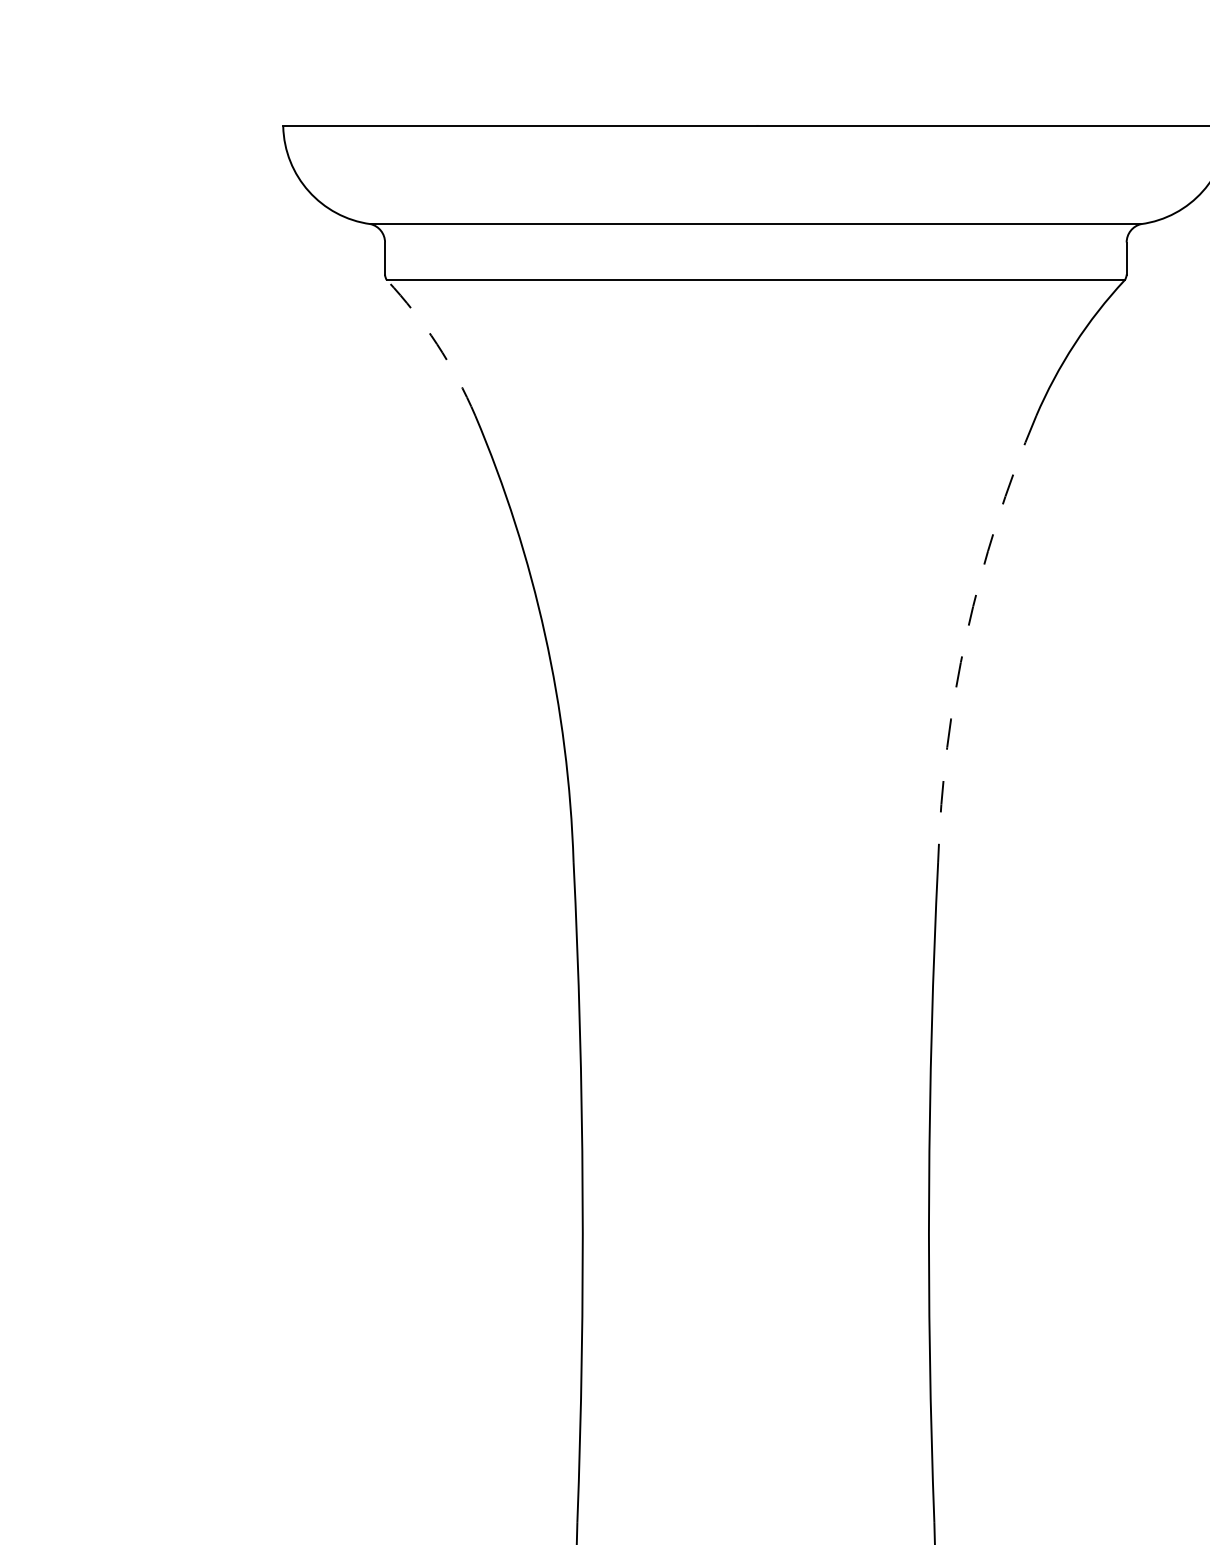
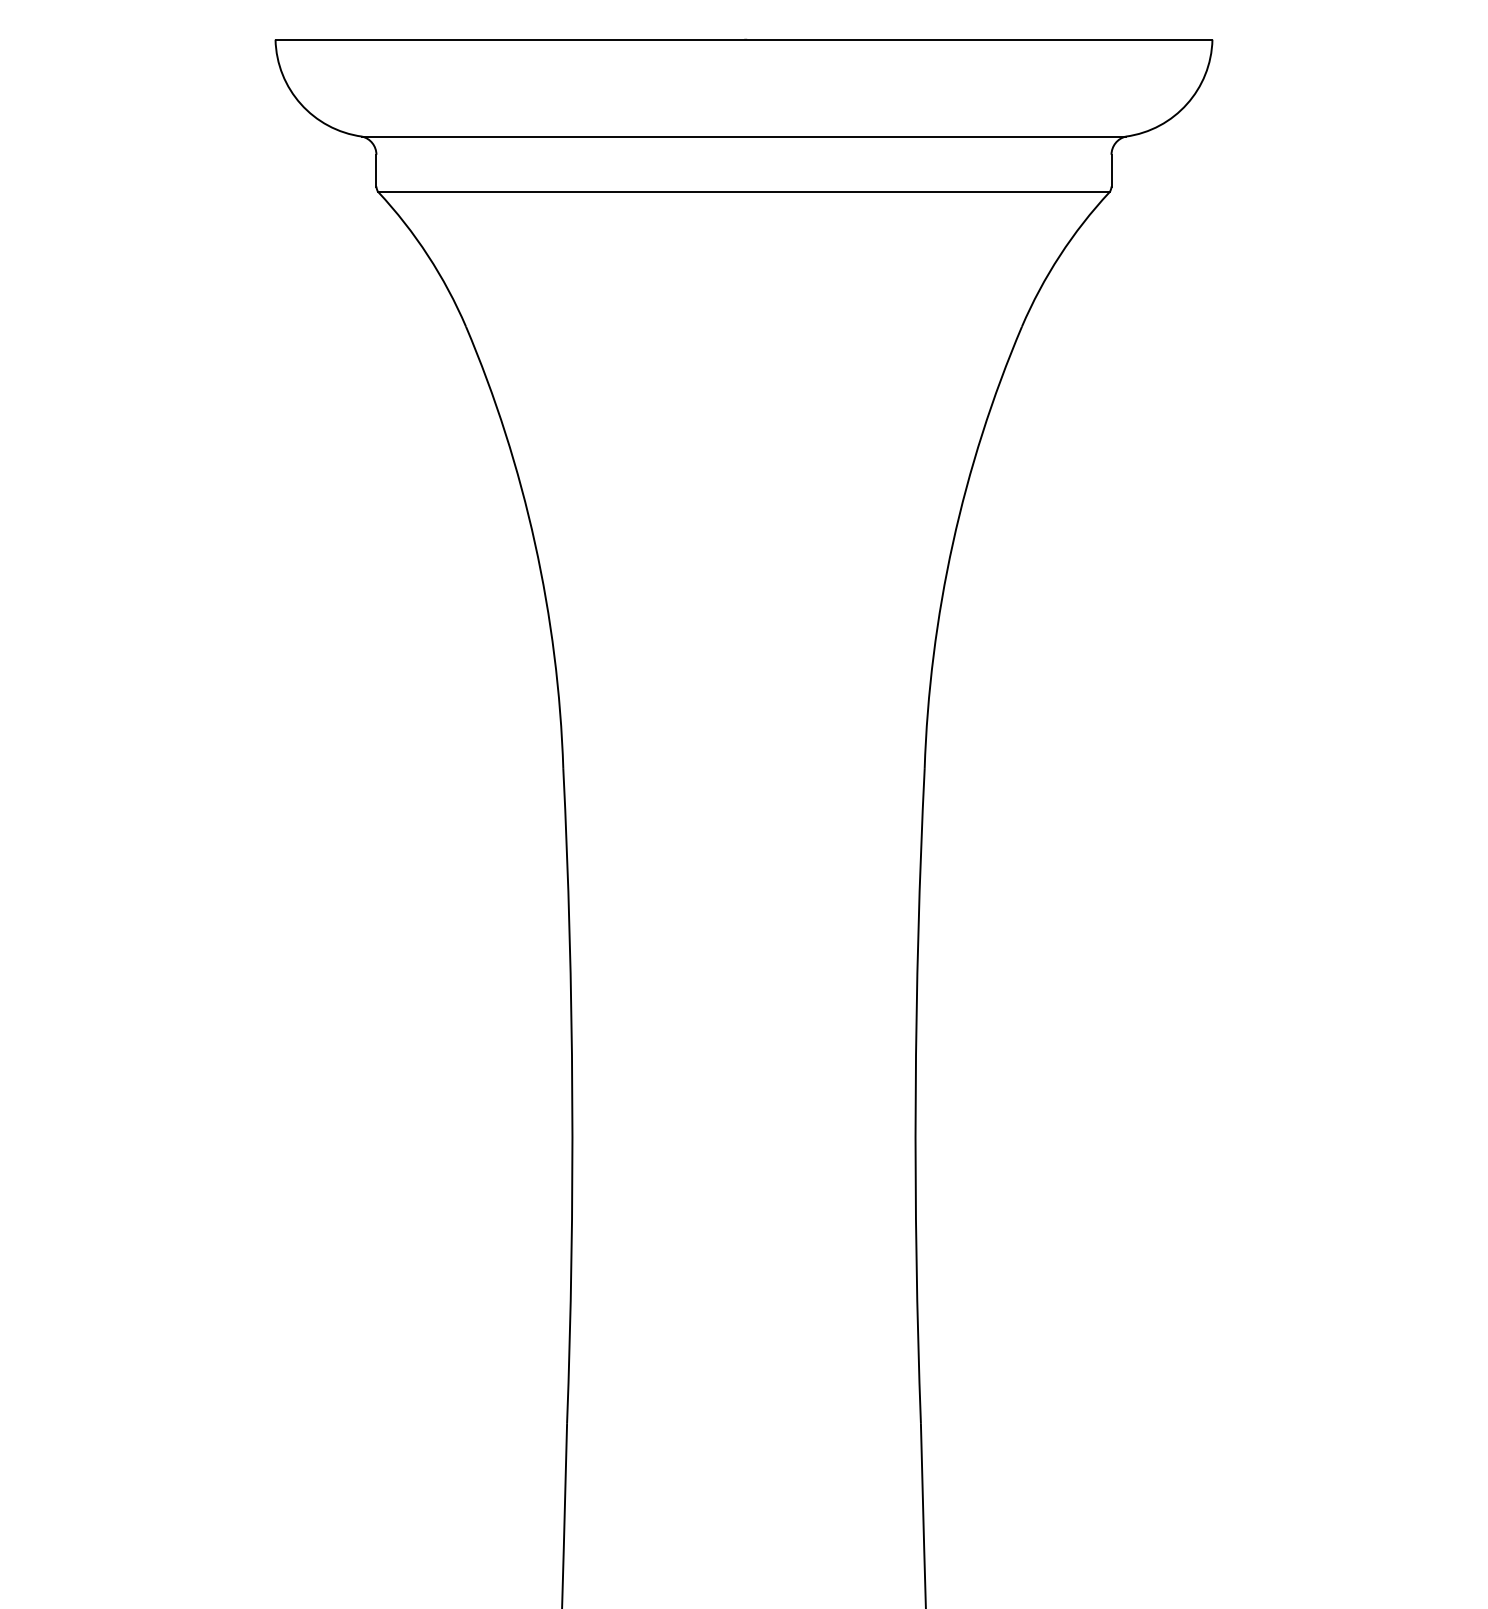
arc: (437, 344) -> (428, 255), dashed -> solid
arc: (966, 634) -> (952, 543), dashed -> solid

